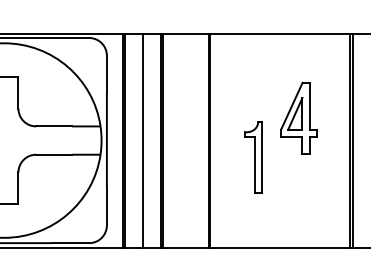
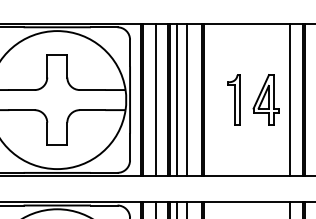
part: (297, 117) -> (265, 99), moved
line: (173, 141) -> (177, 100), added
line: (186, 141) -> (186, 100), added
line: (332, 141) -> (290, 100), added
part: (252, 156) -> (233, 99), moved

